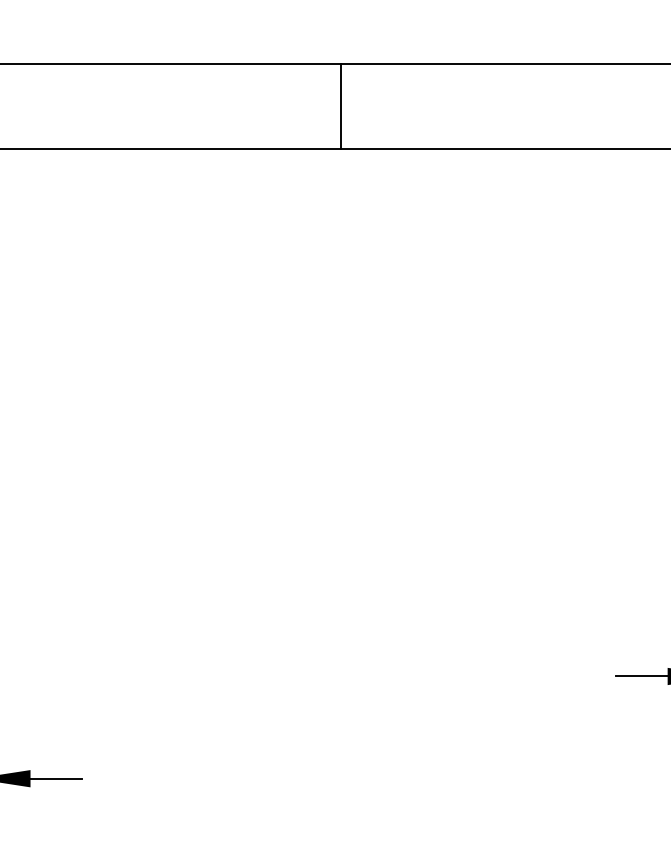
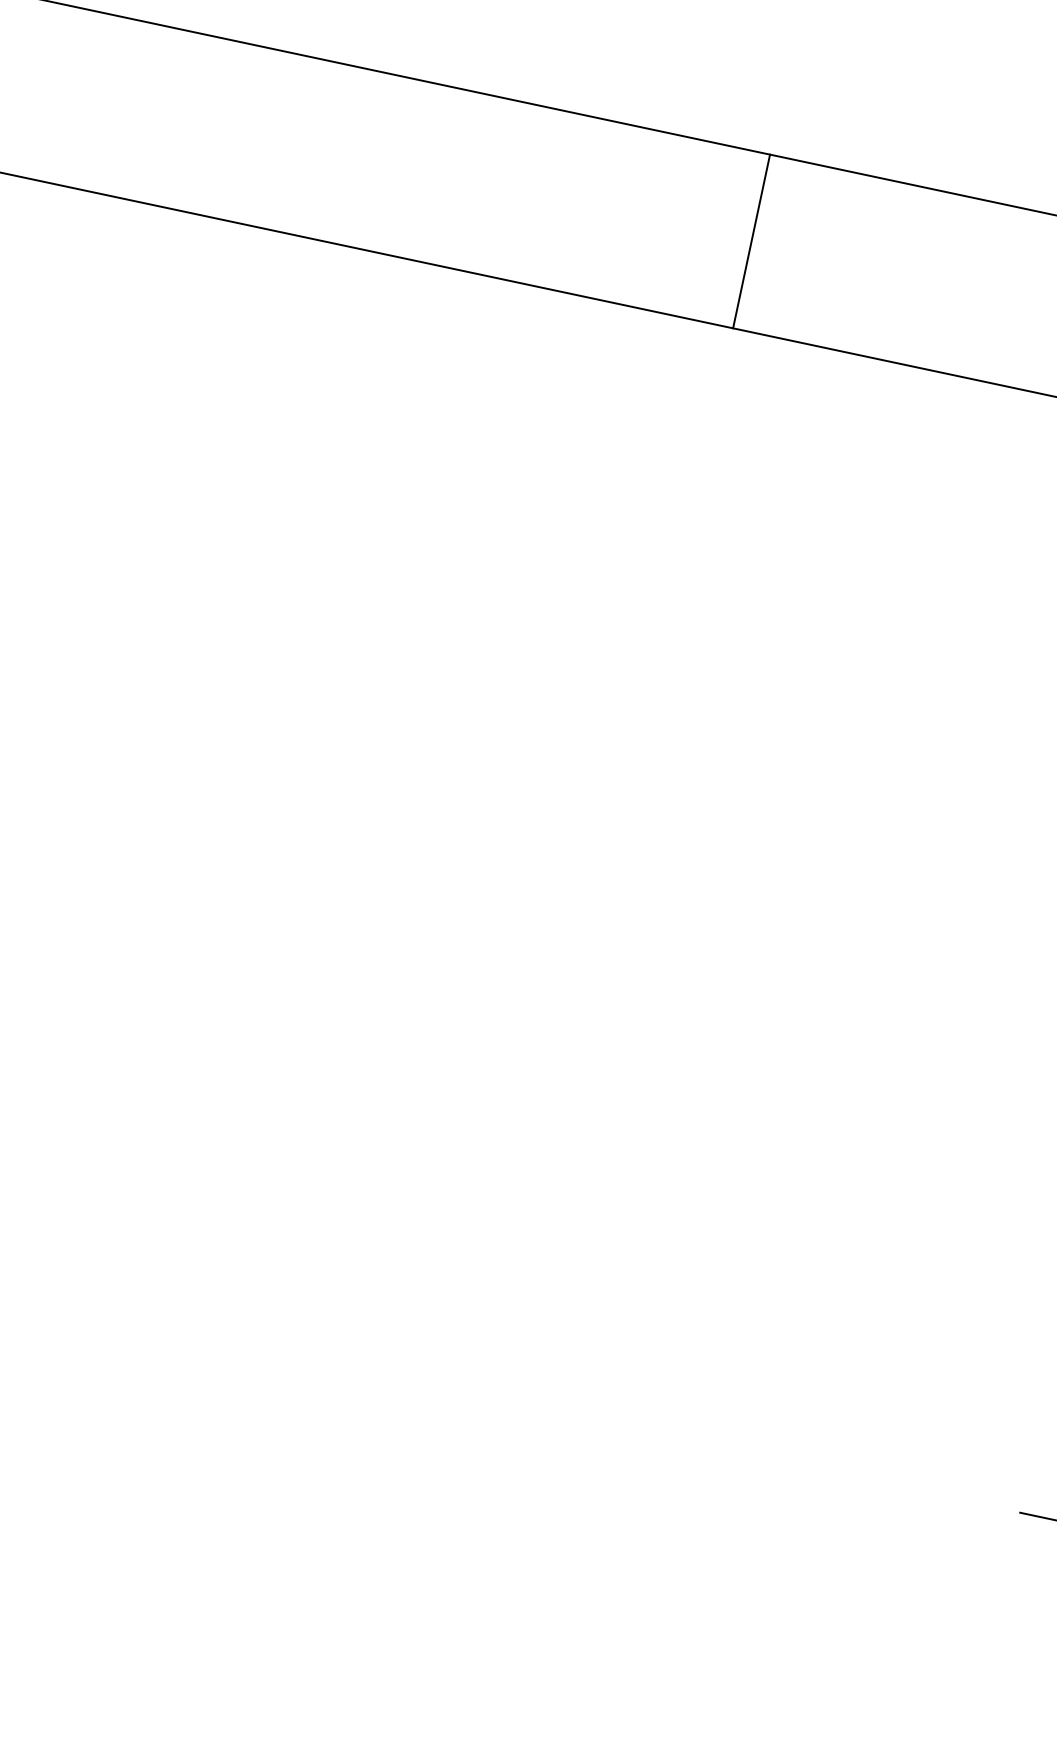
line: (340, 106) -> (750, 240), moved

